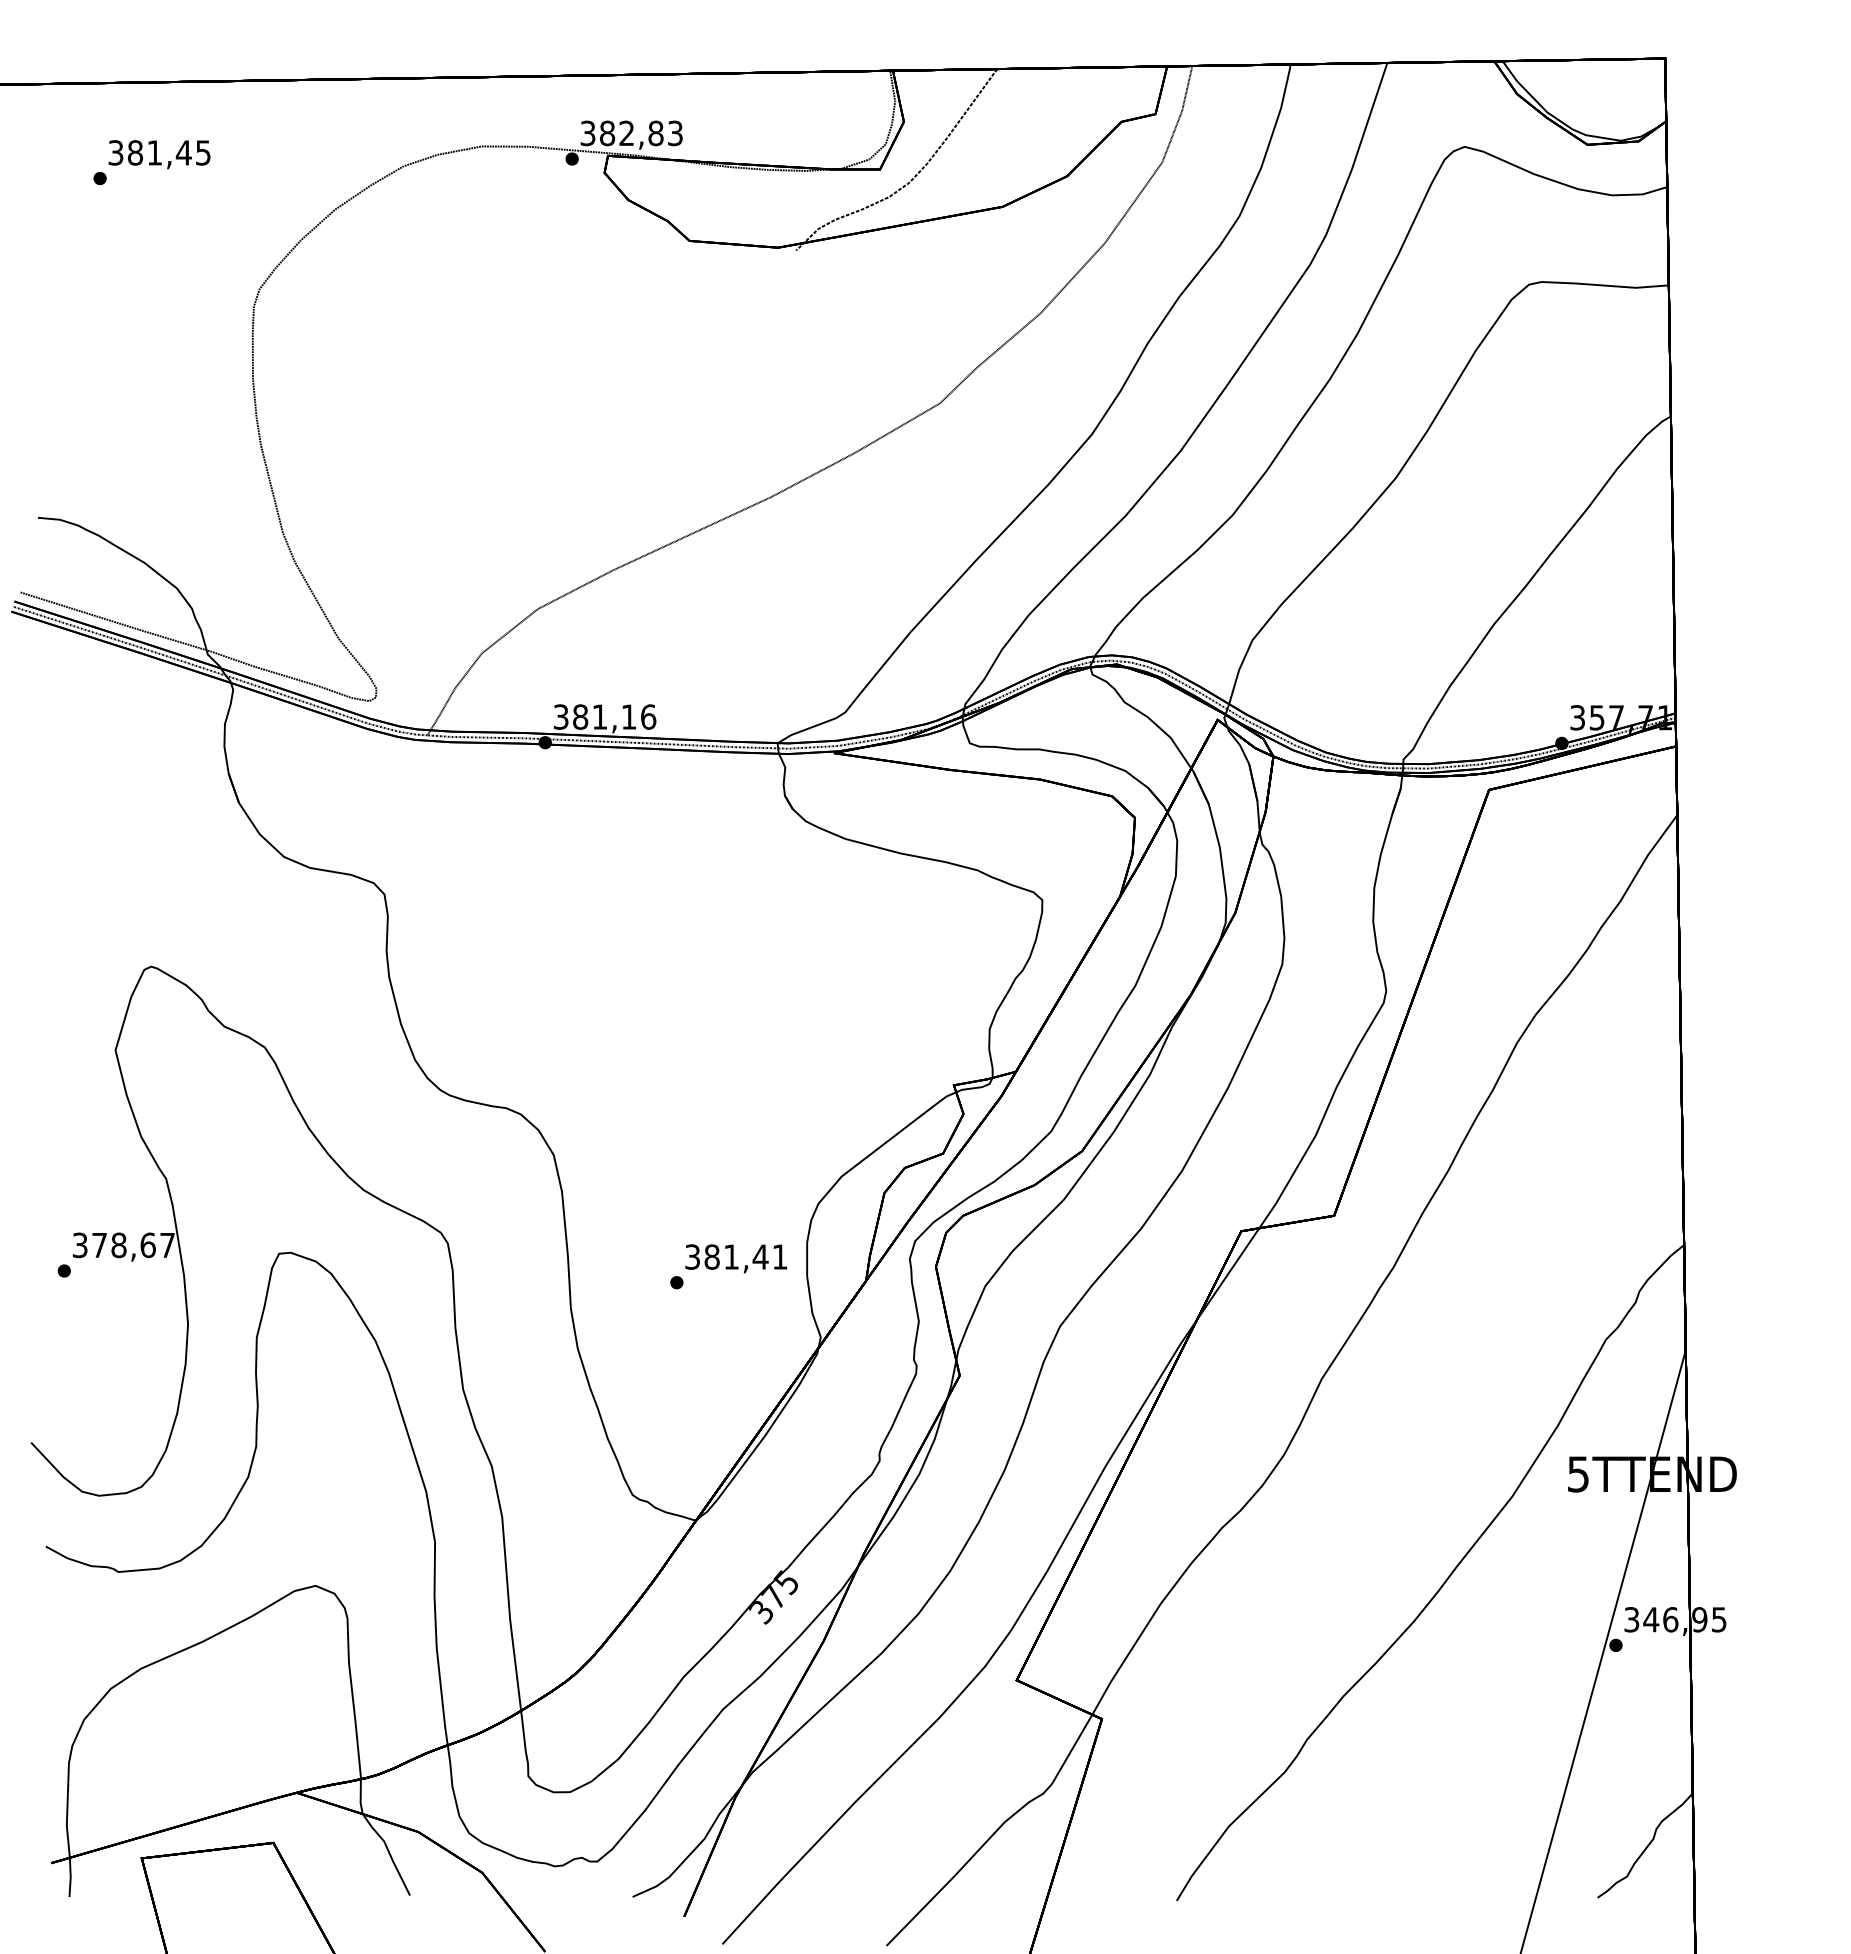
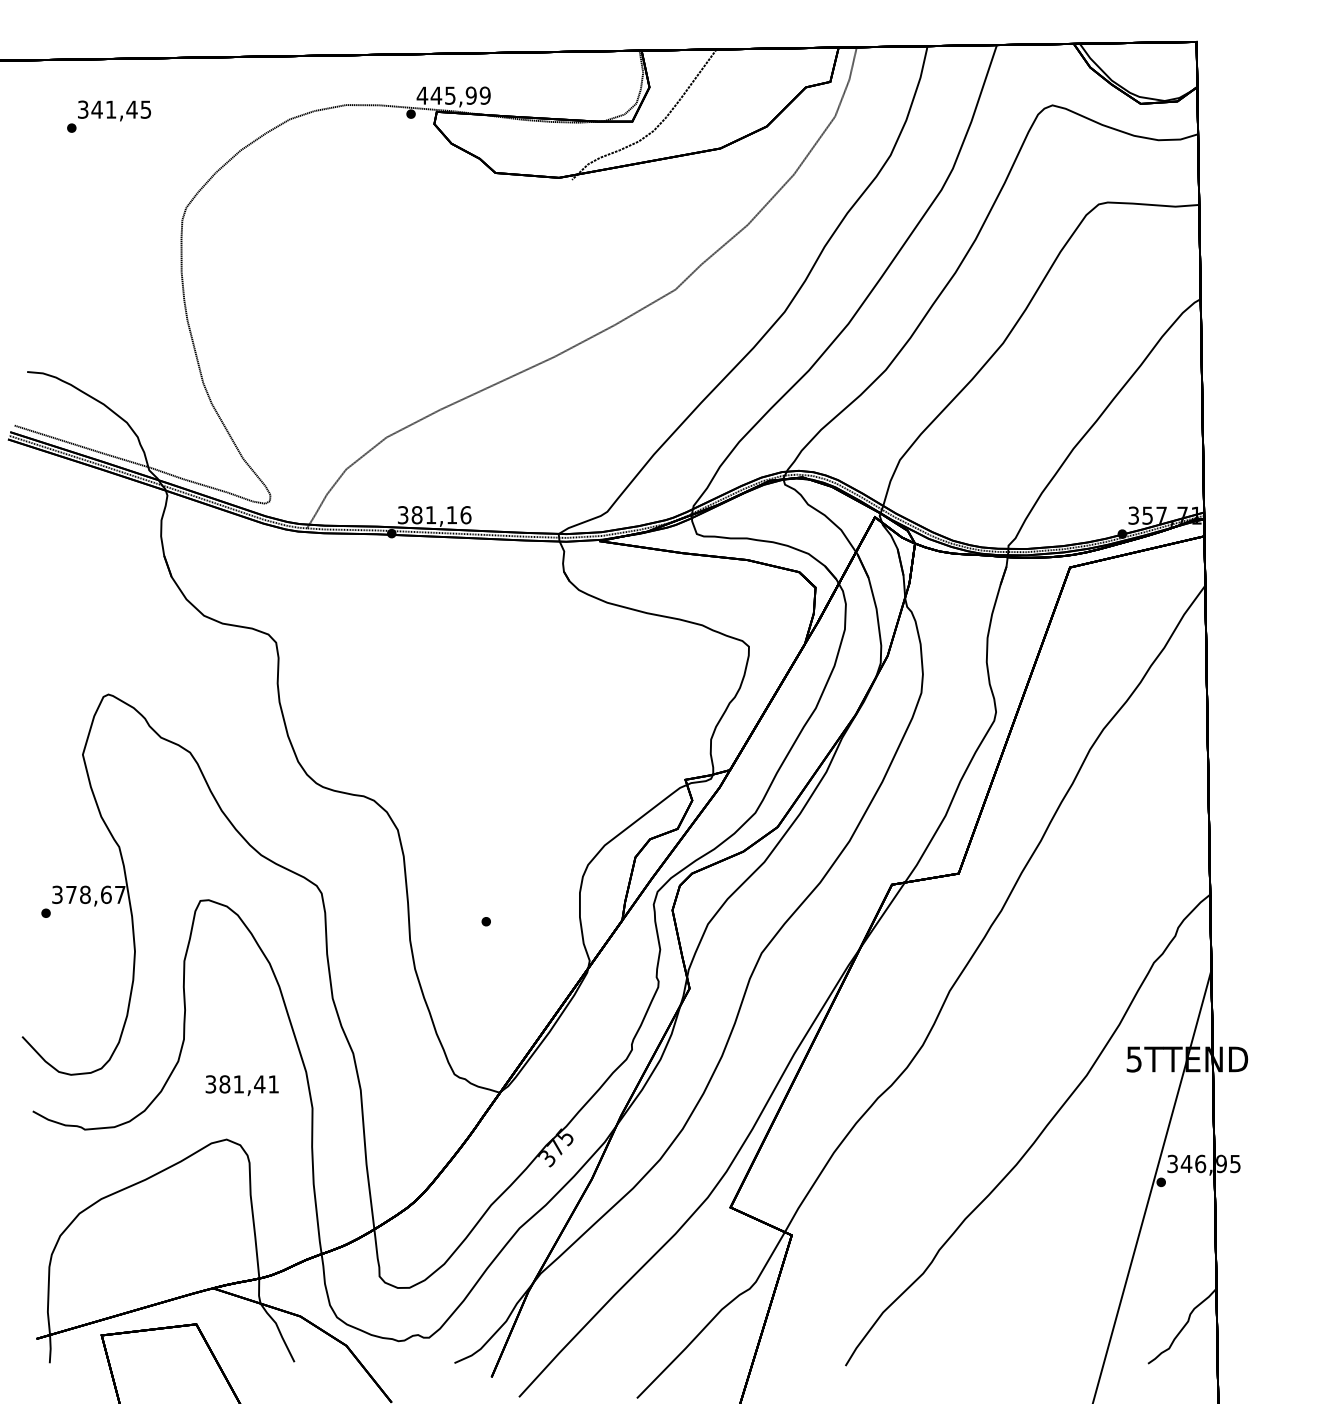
text: (631, 133) -> (453, 95), 382,83 -> 445,99
text: (135, 152) -> (97, 109), 381,45 -> 341,45
text: (735, 1258) -> (241, 1085), moved

